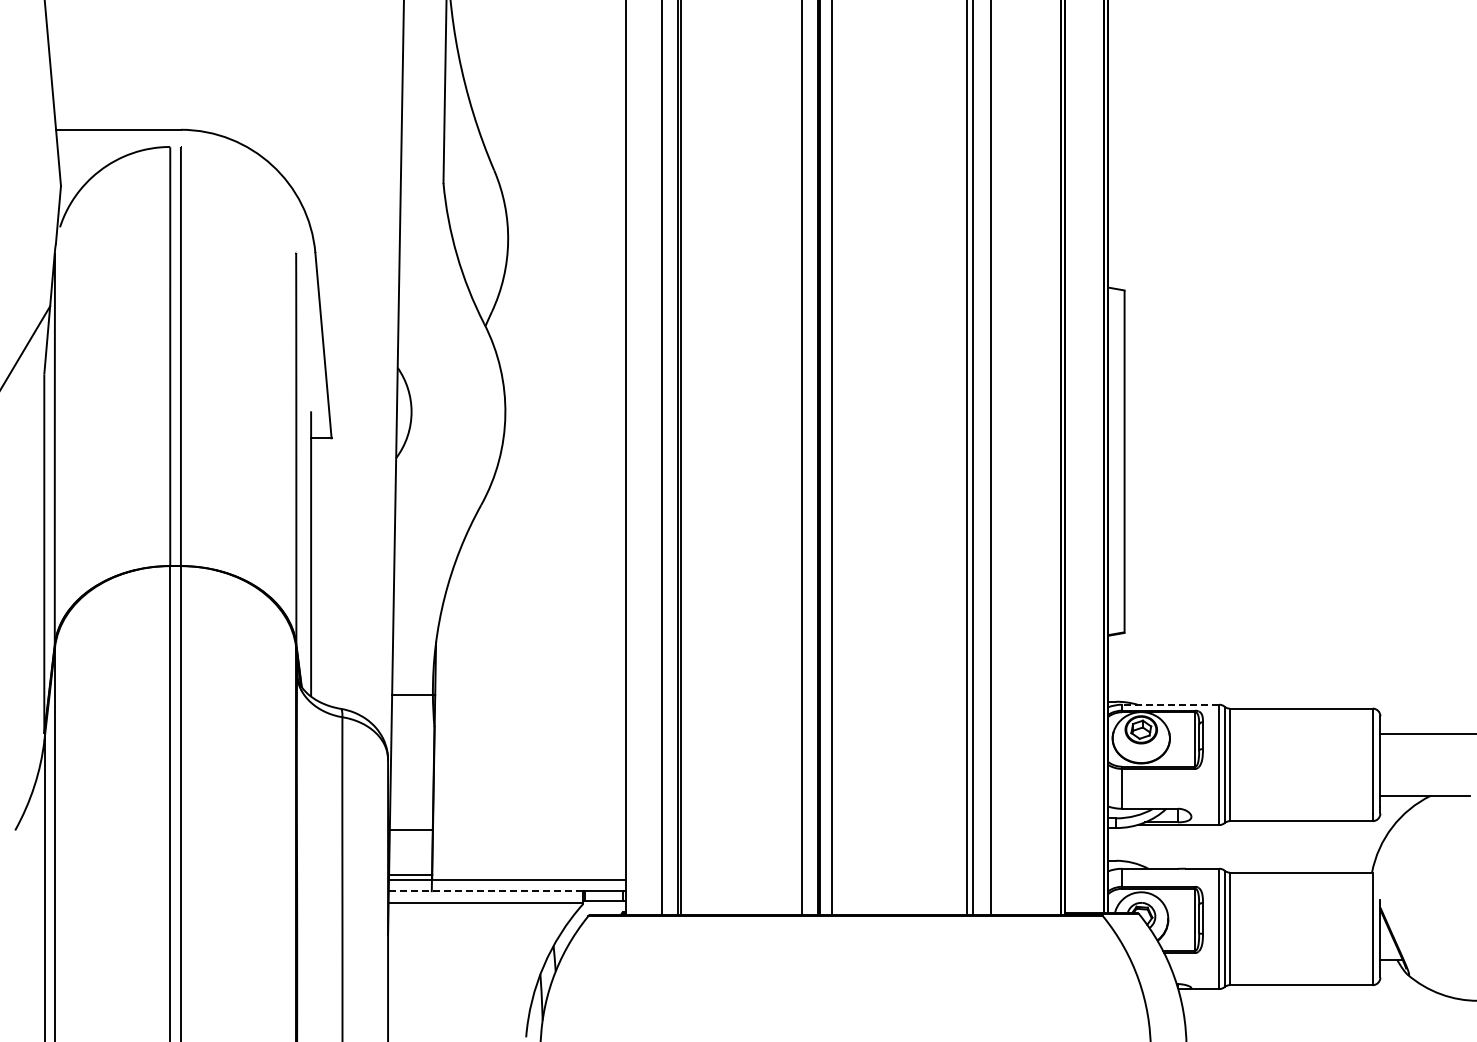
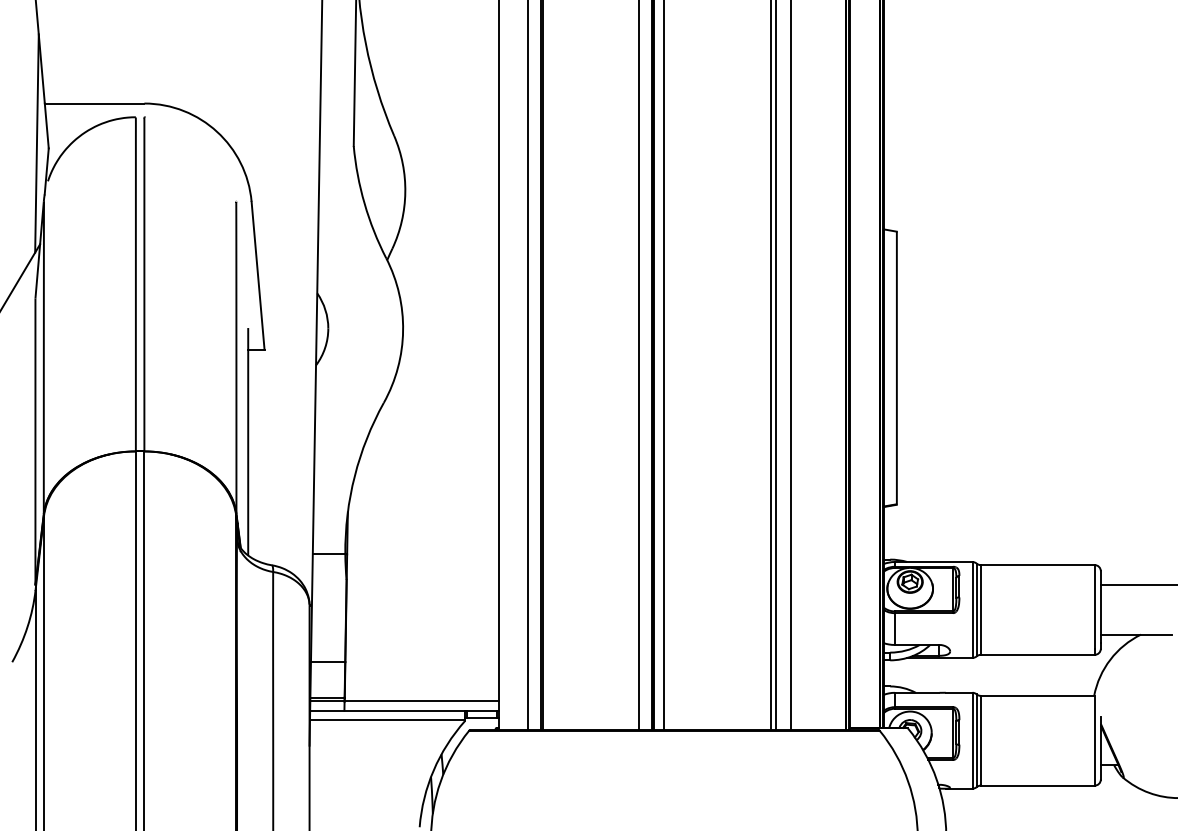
line: (45, 179) -> (36, 143), added
line: (1170, 704) -> (933, 561), dashed -> solid
line: (486, 891) -> (388, 710), dashed -> solid

